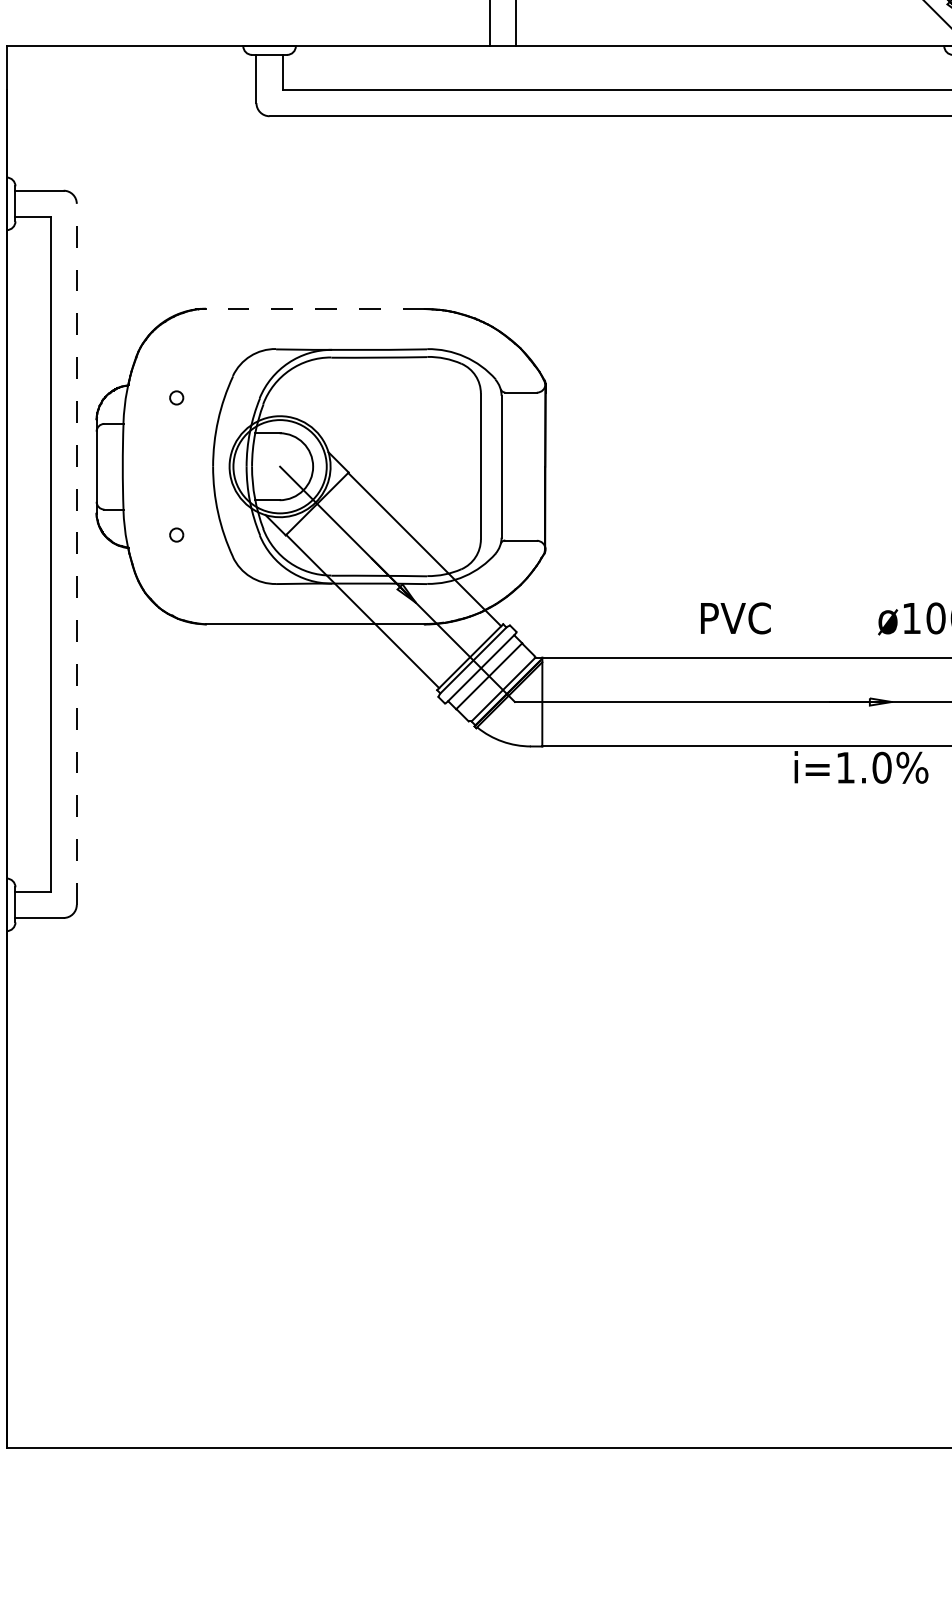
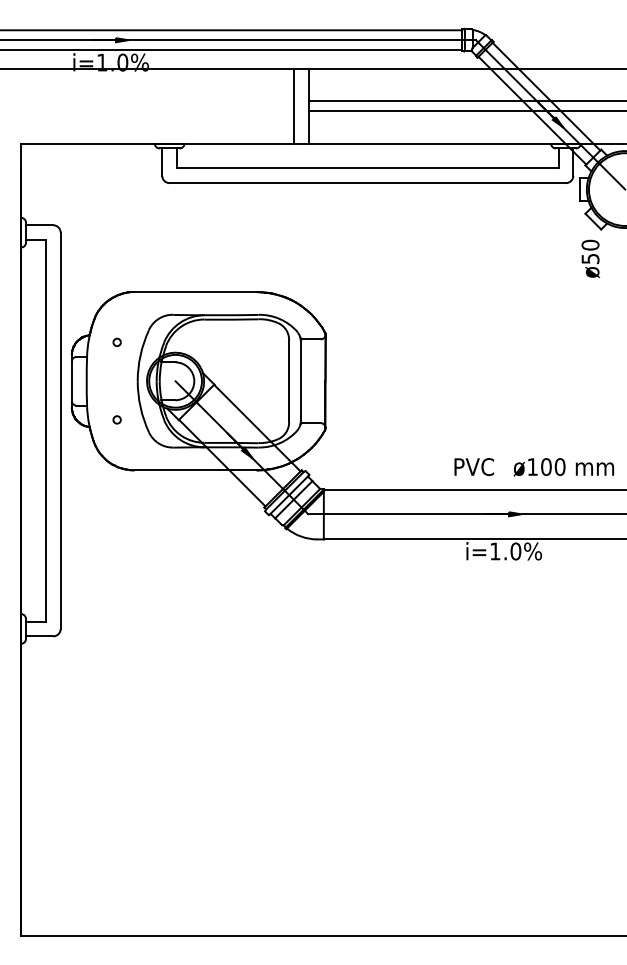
line: (315, 309) -> (195, 292), dashed -> solid
line: (76, 553) -> (60, 430), dashed -> solid
text: (734, 617) -> (473, 466), moved

